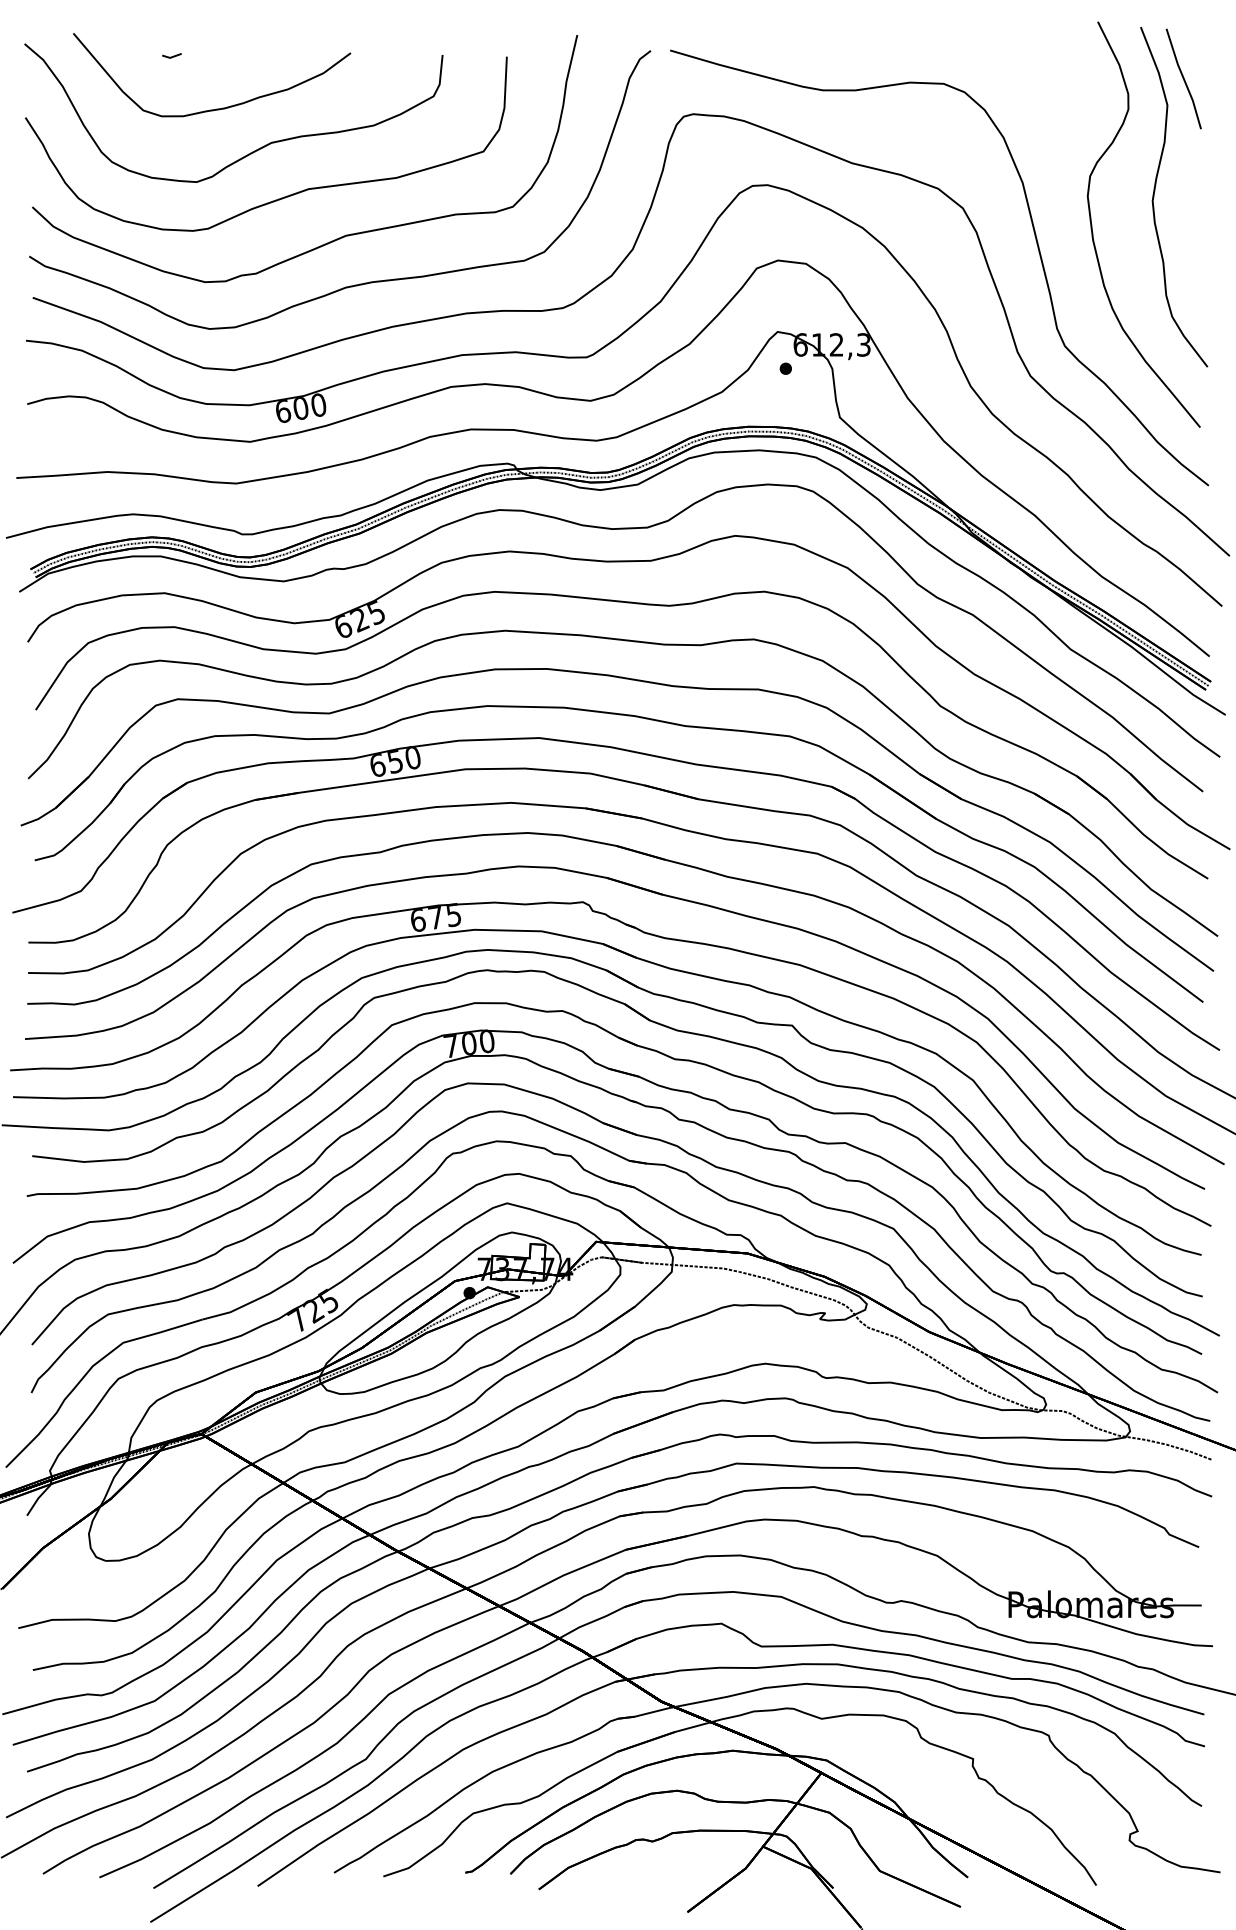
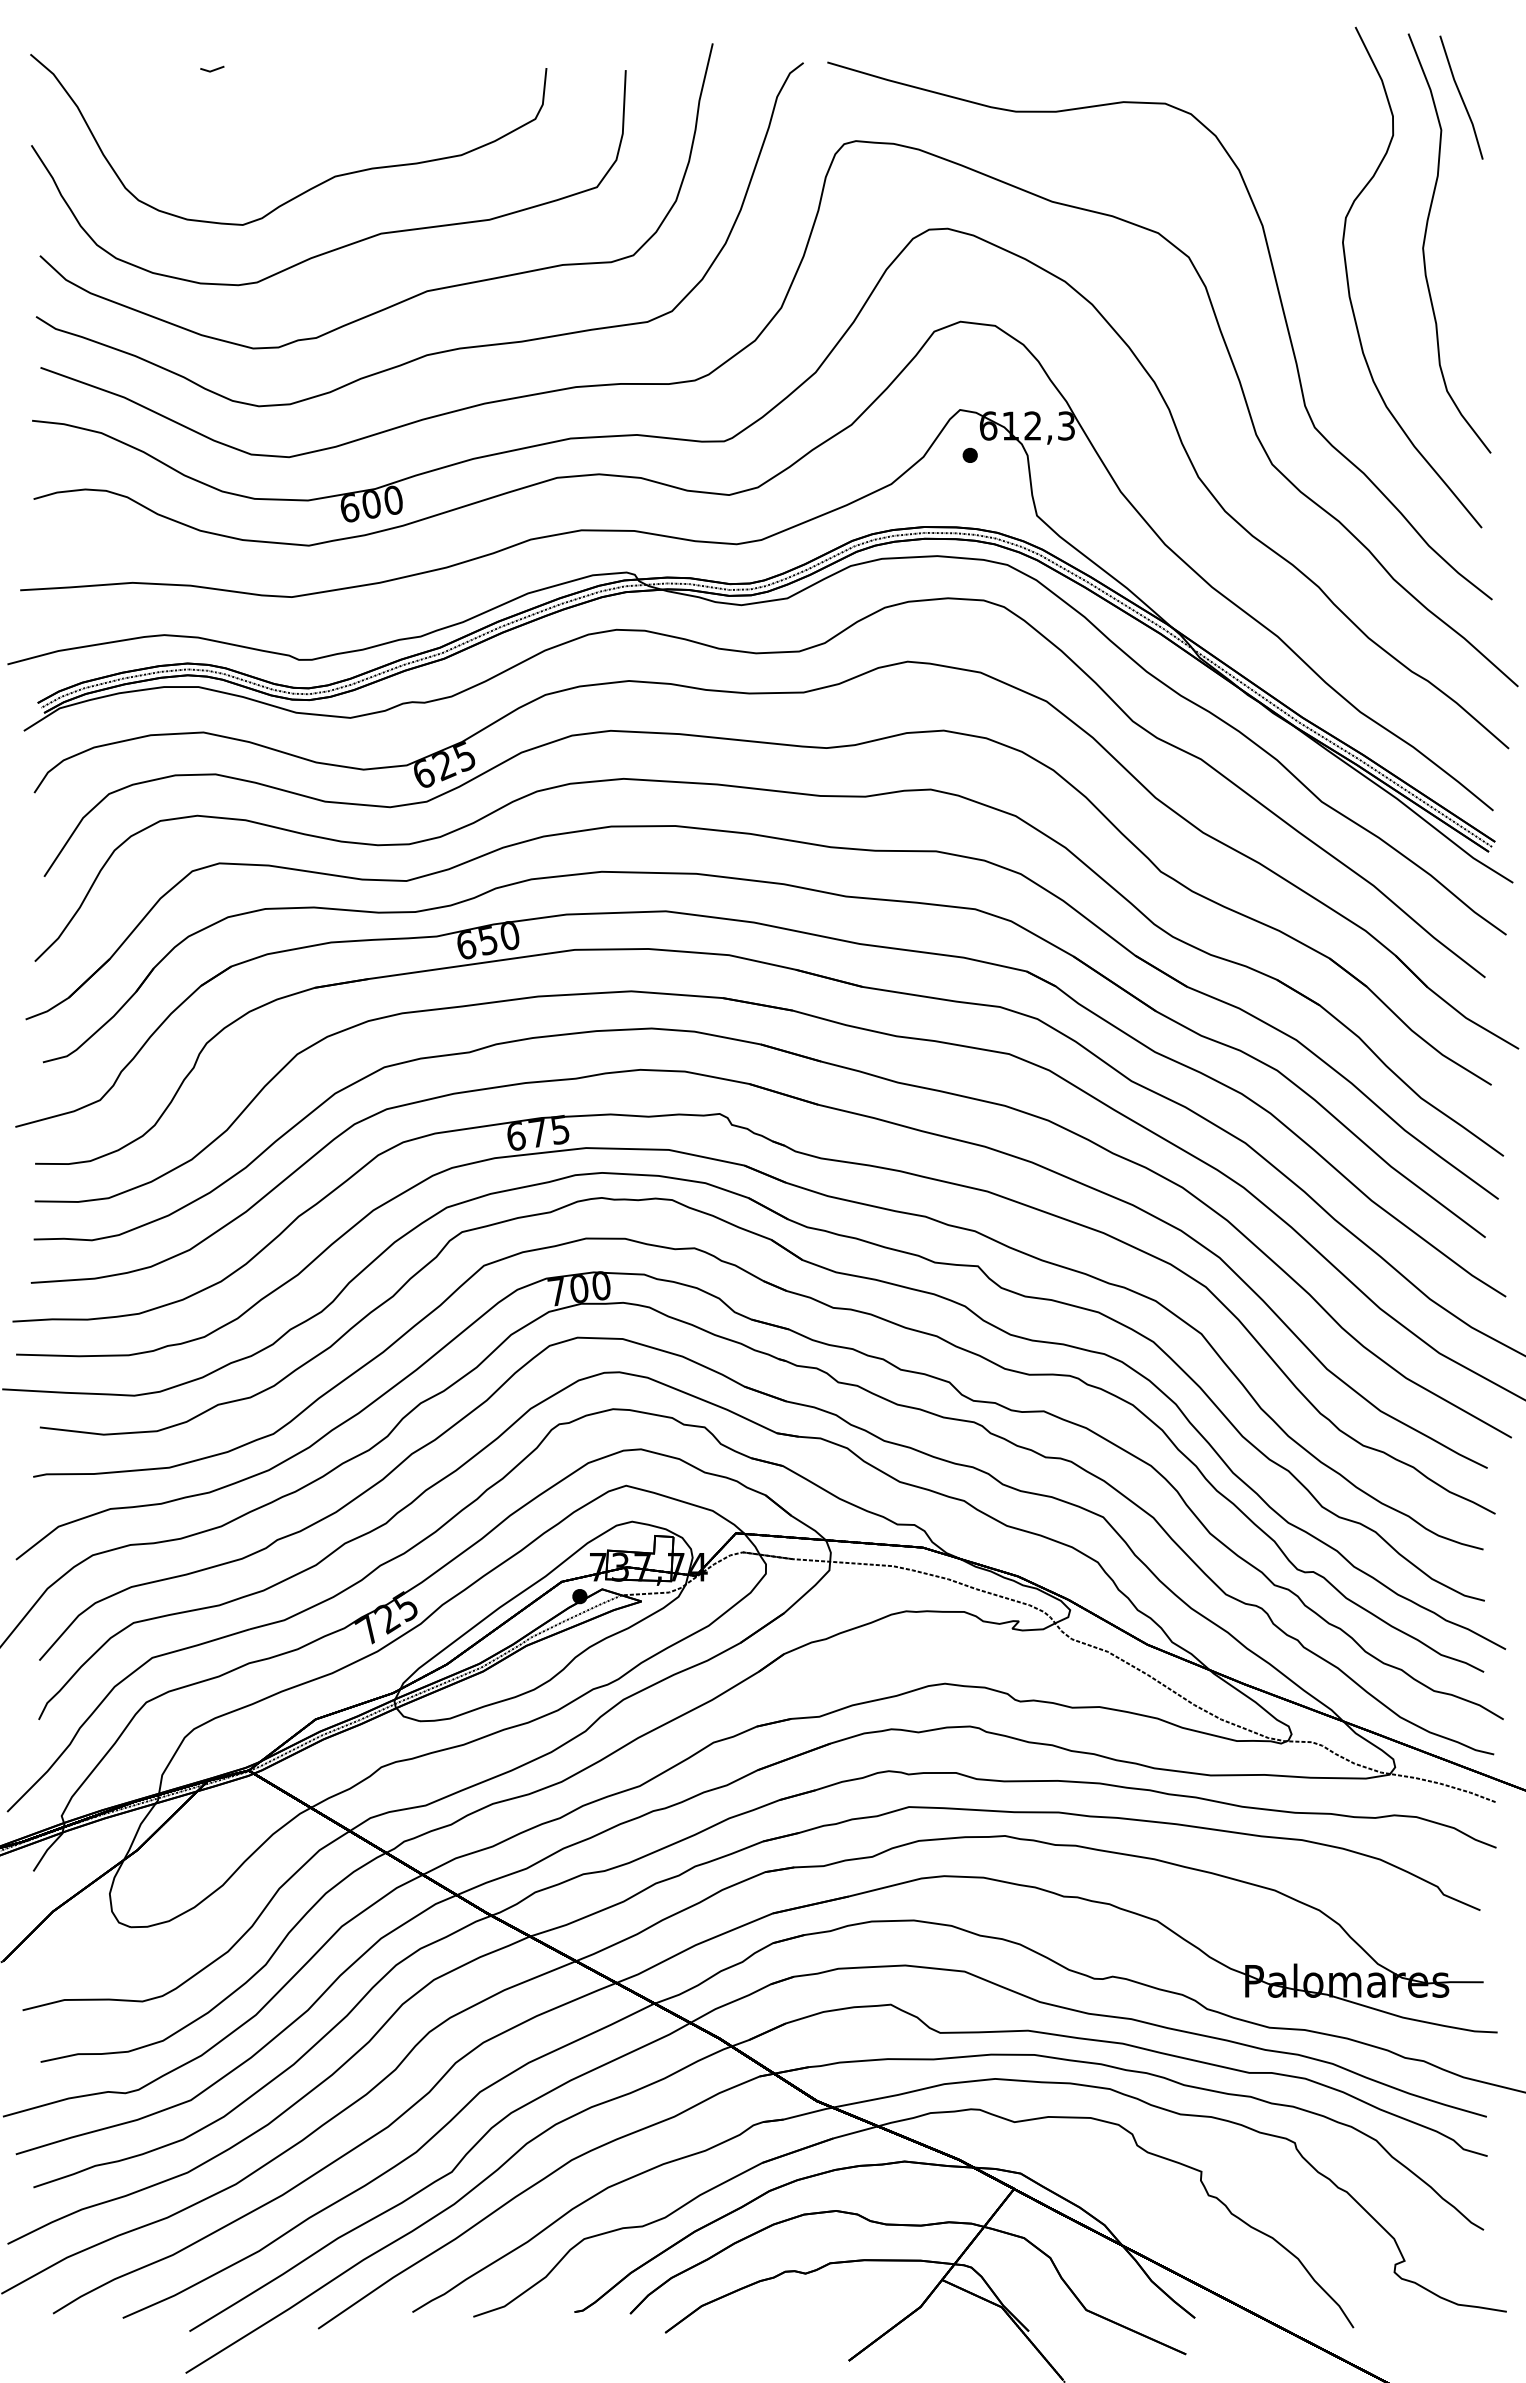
part: (215, 108) -> (266, 134), removed

